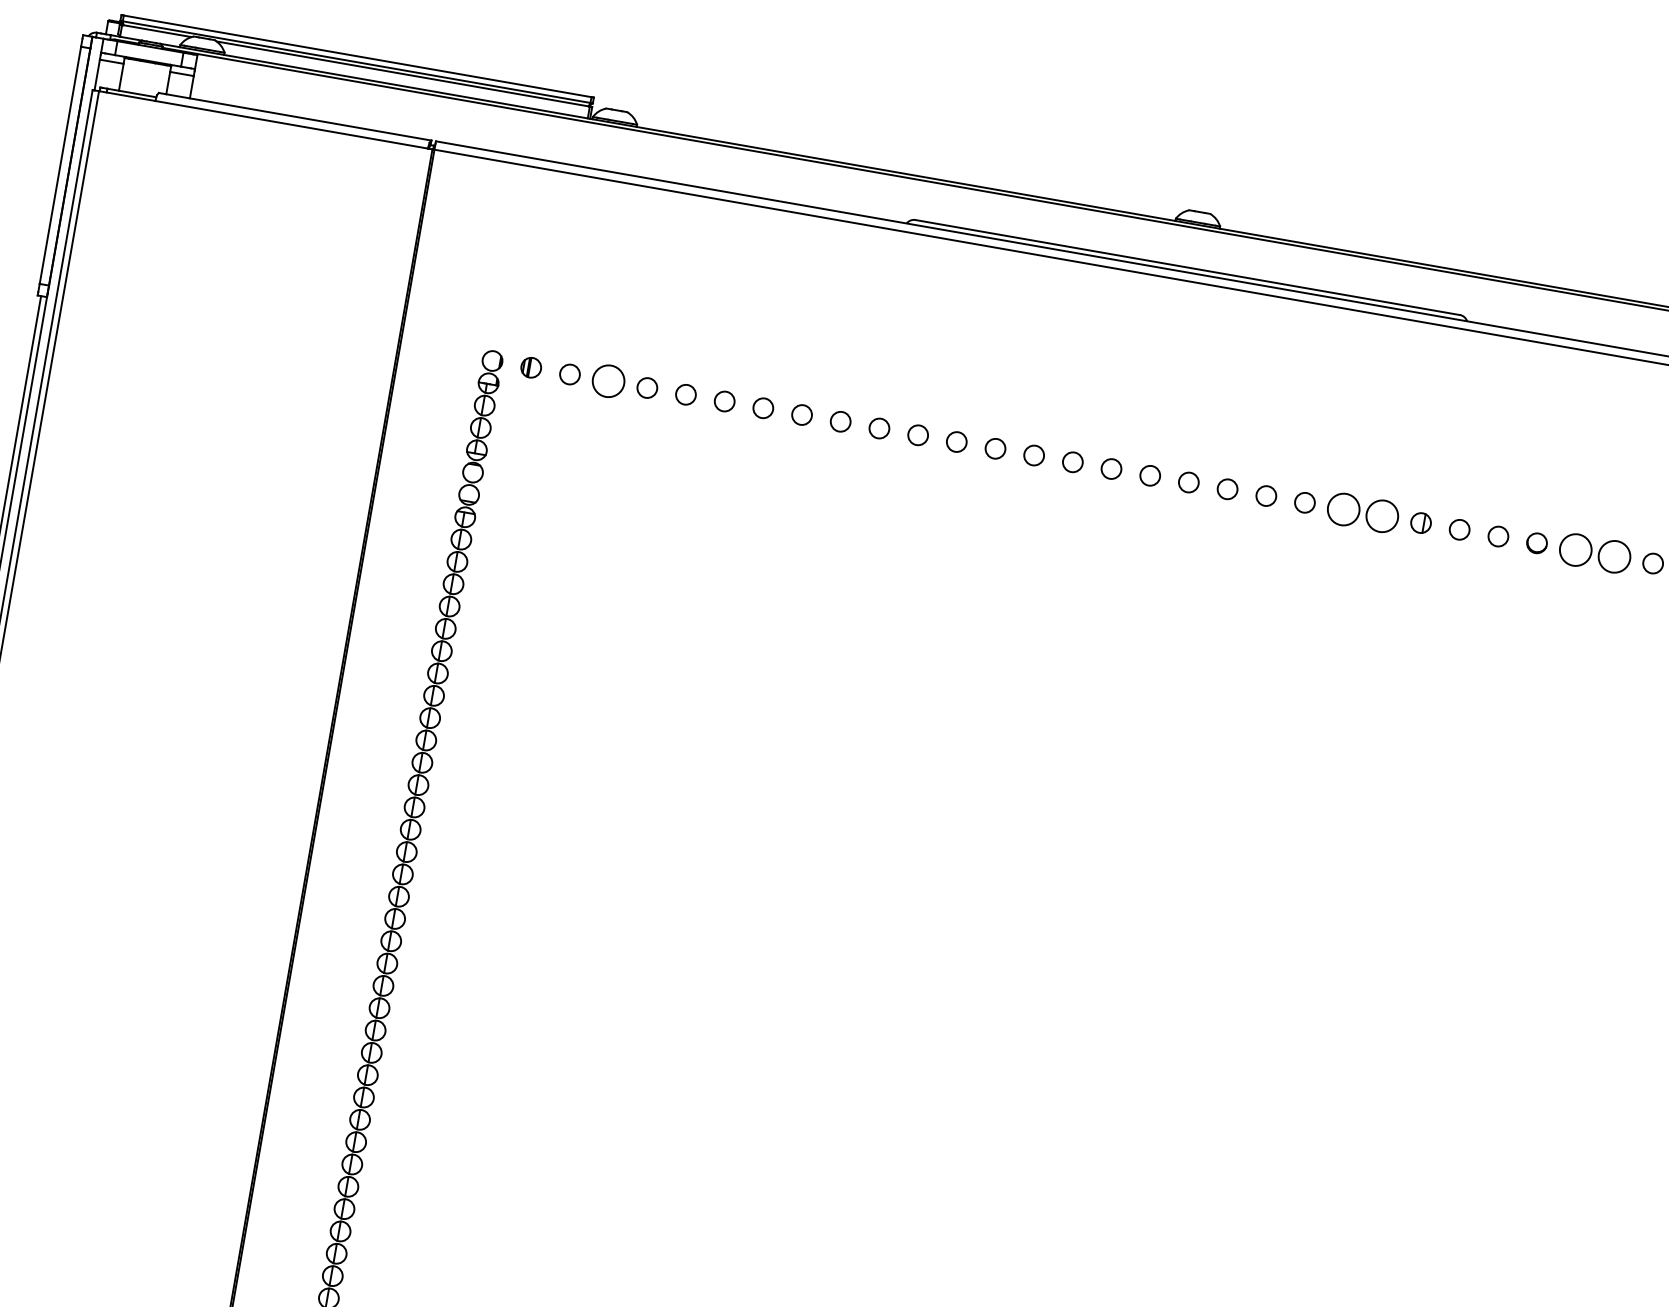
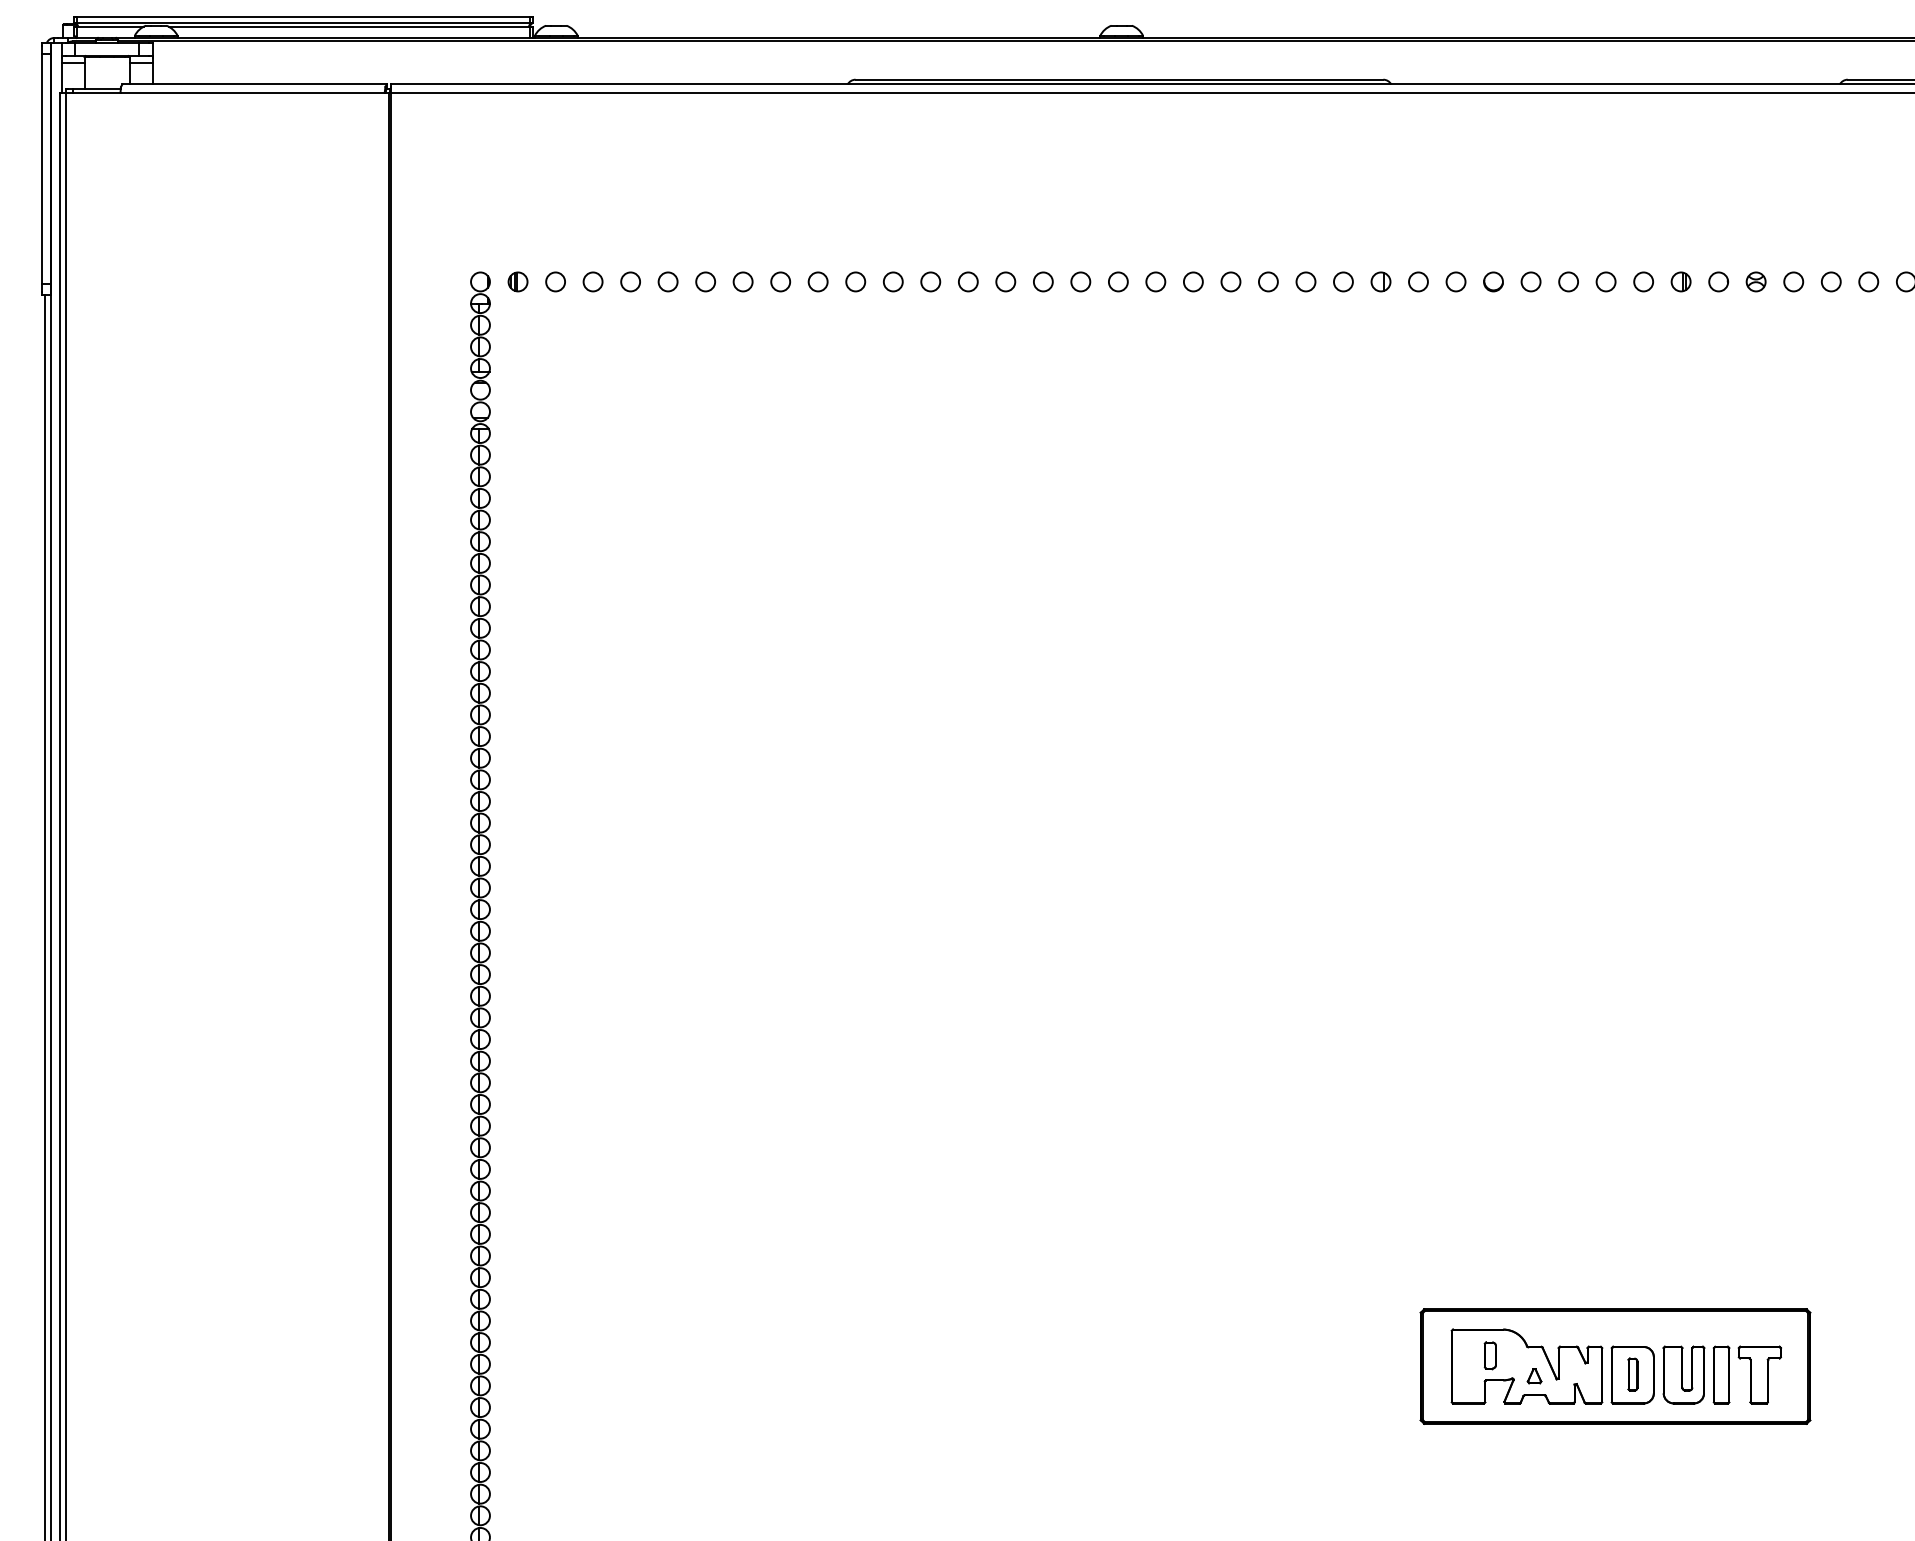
circle: (608, 380) -> (592, 281), size x0.62
circle: (1343, 509) -> (1305, 281), size x0.62
circle: (1382, 515) -> (1343, 281), size x0.62
circle: (1575, 549) -> (1530, 281), size x0.62
circle: (1614, 556) -> (1568, 281), size x0.62

